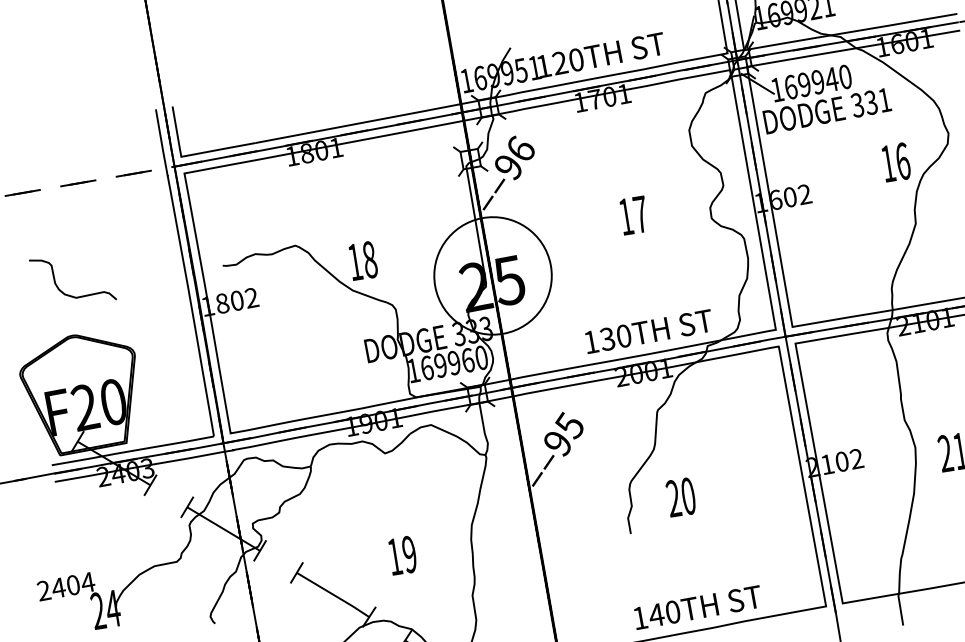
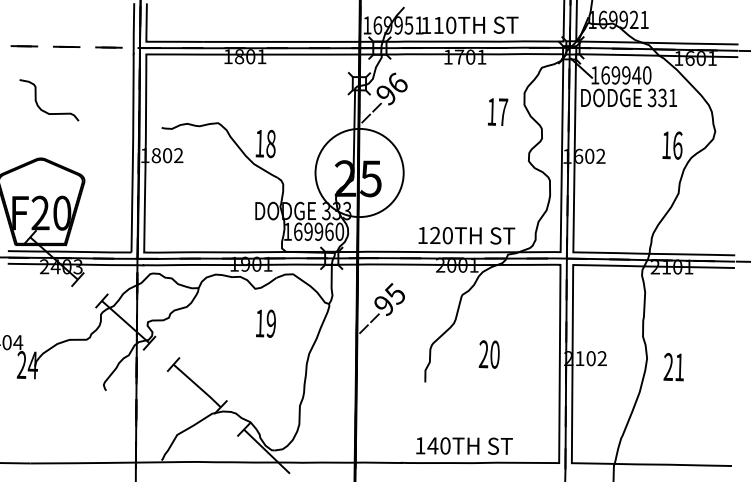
text: (559, 61) -> (438, 24), 120TH -> 110TH
text: (634, 214) -> (498, 111), moved
curve: (69, 294) -> (44, 110), moved
text: (607, 339) -> (435, 235), 130TH -> 120TH
text: (679, 497) -> (488, 354), moved
text: (401, 555) -> (265, 323), moved

